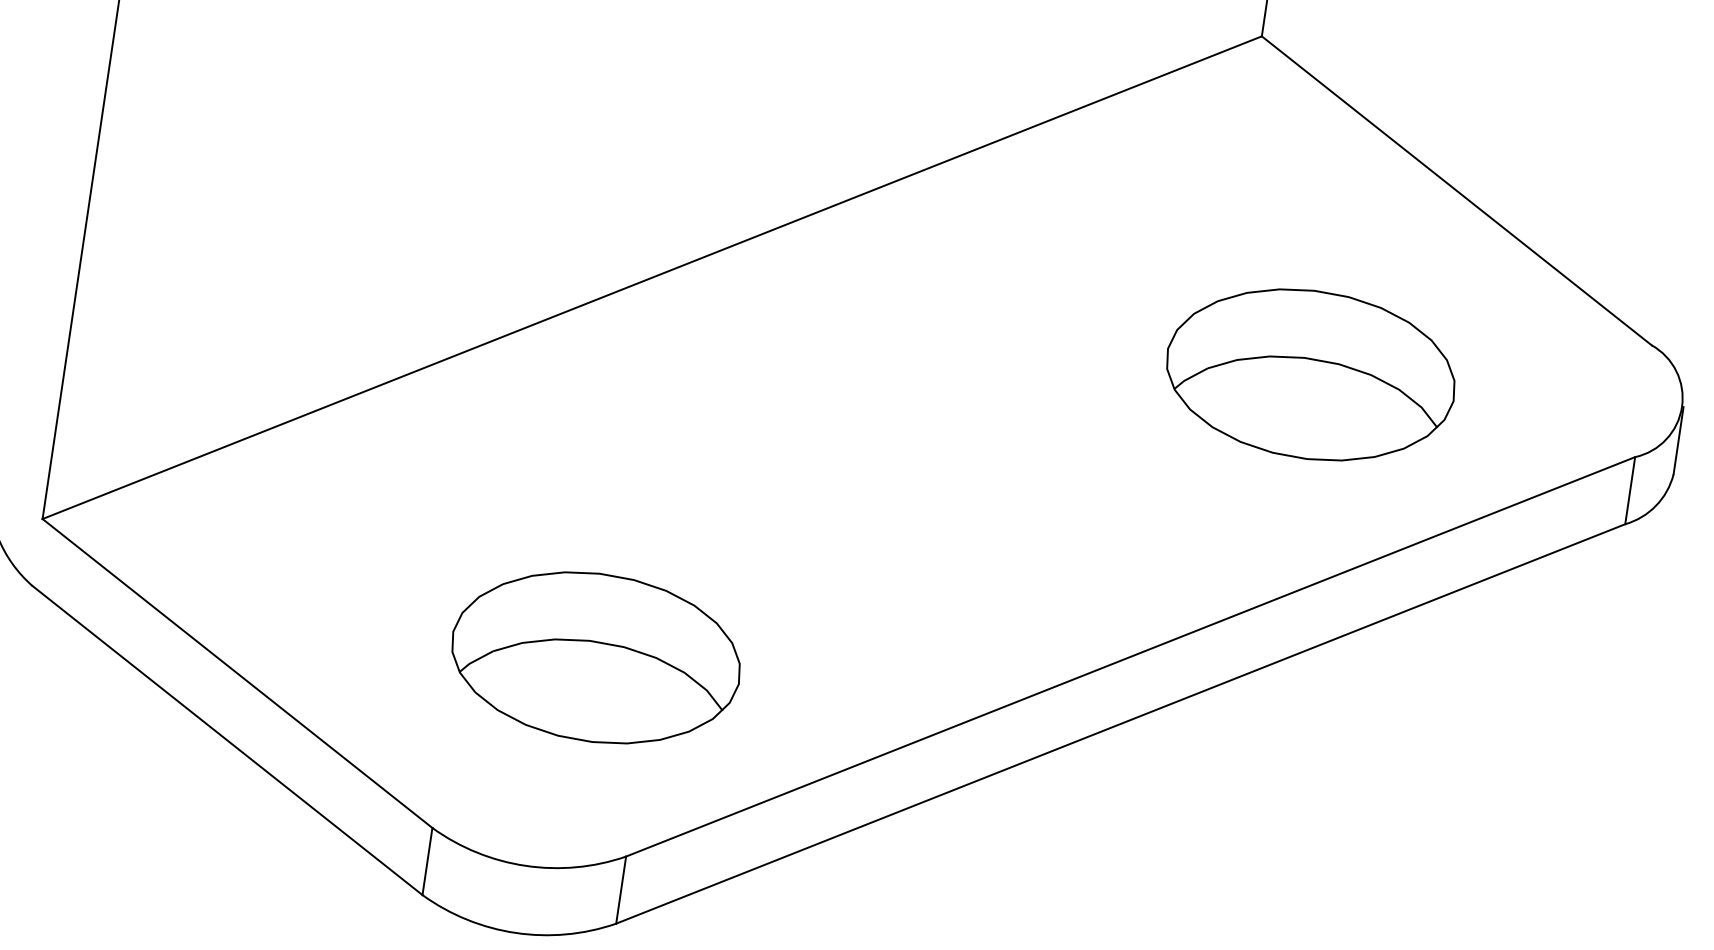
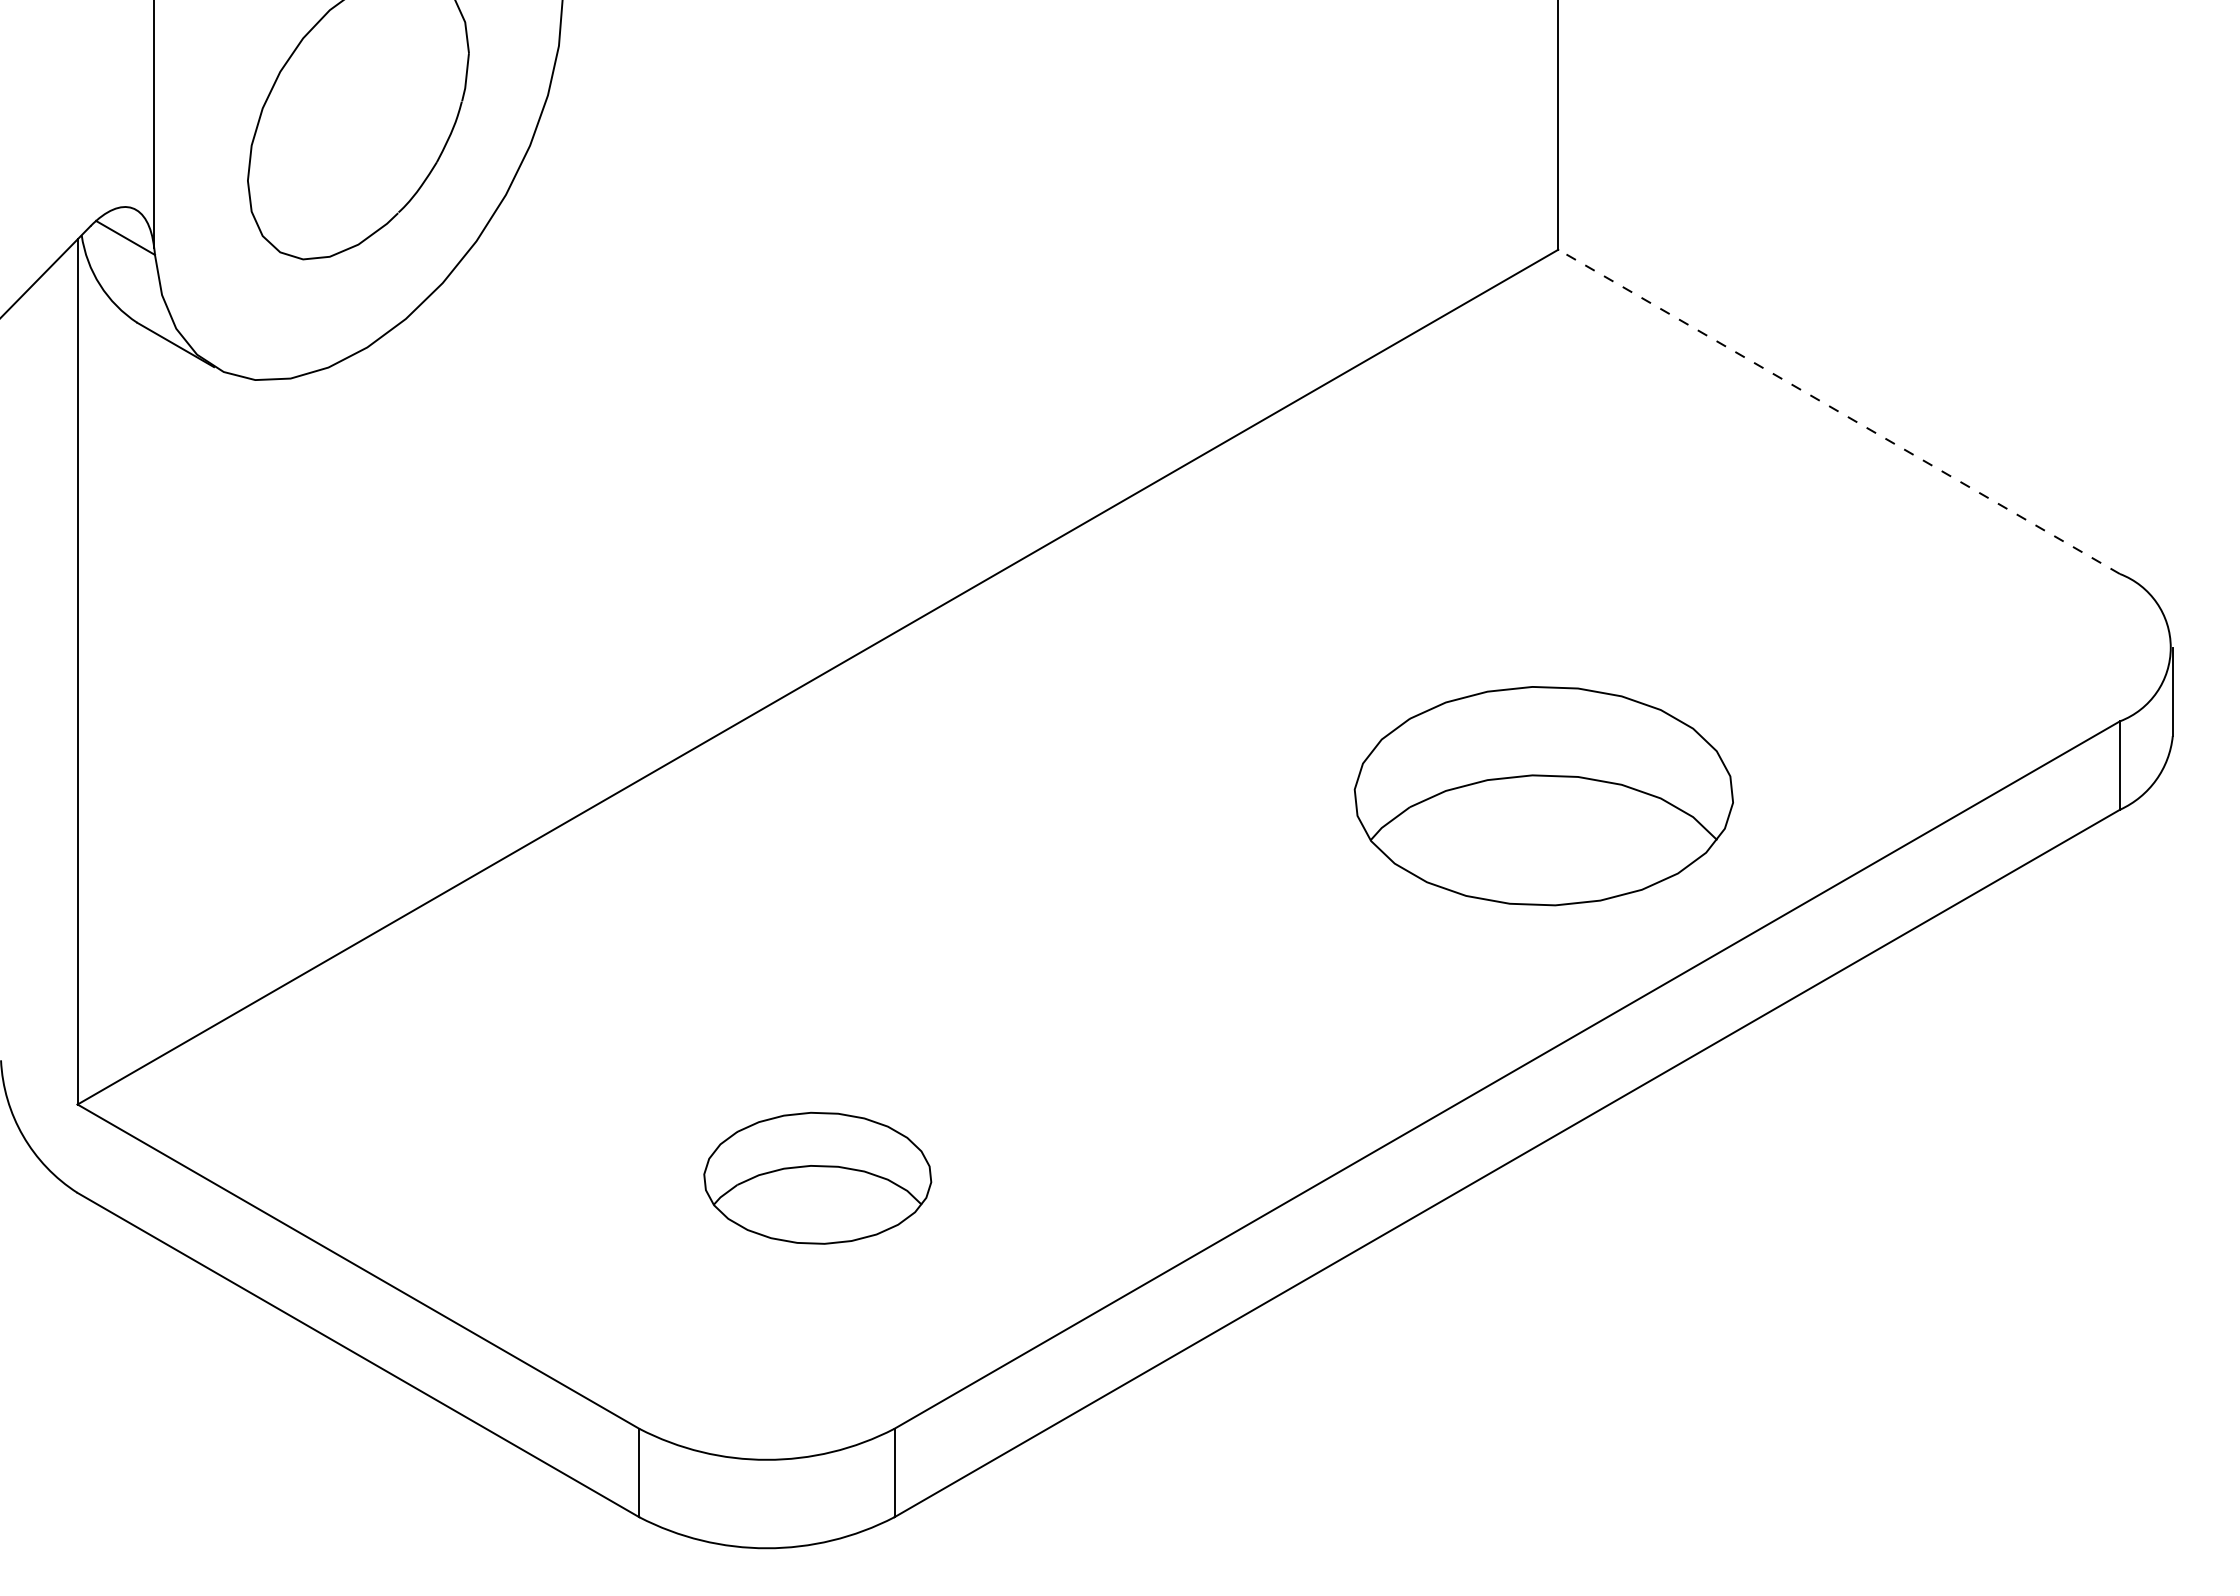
line: (1456, 190) -> (1838, 411), solid -> dashed
part: (1310, 375) -> (1543, 796), moved
part: (595, 658) -> (817, 1178), size x0.6

